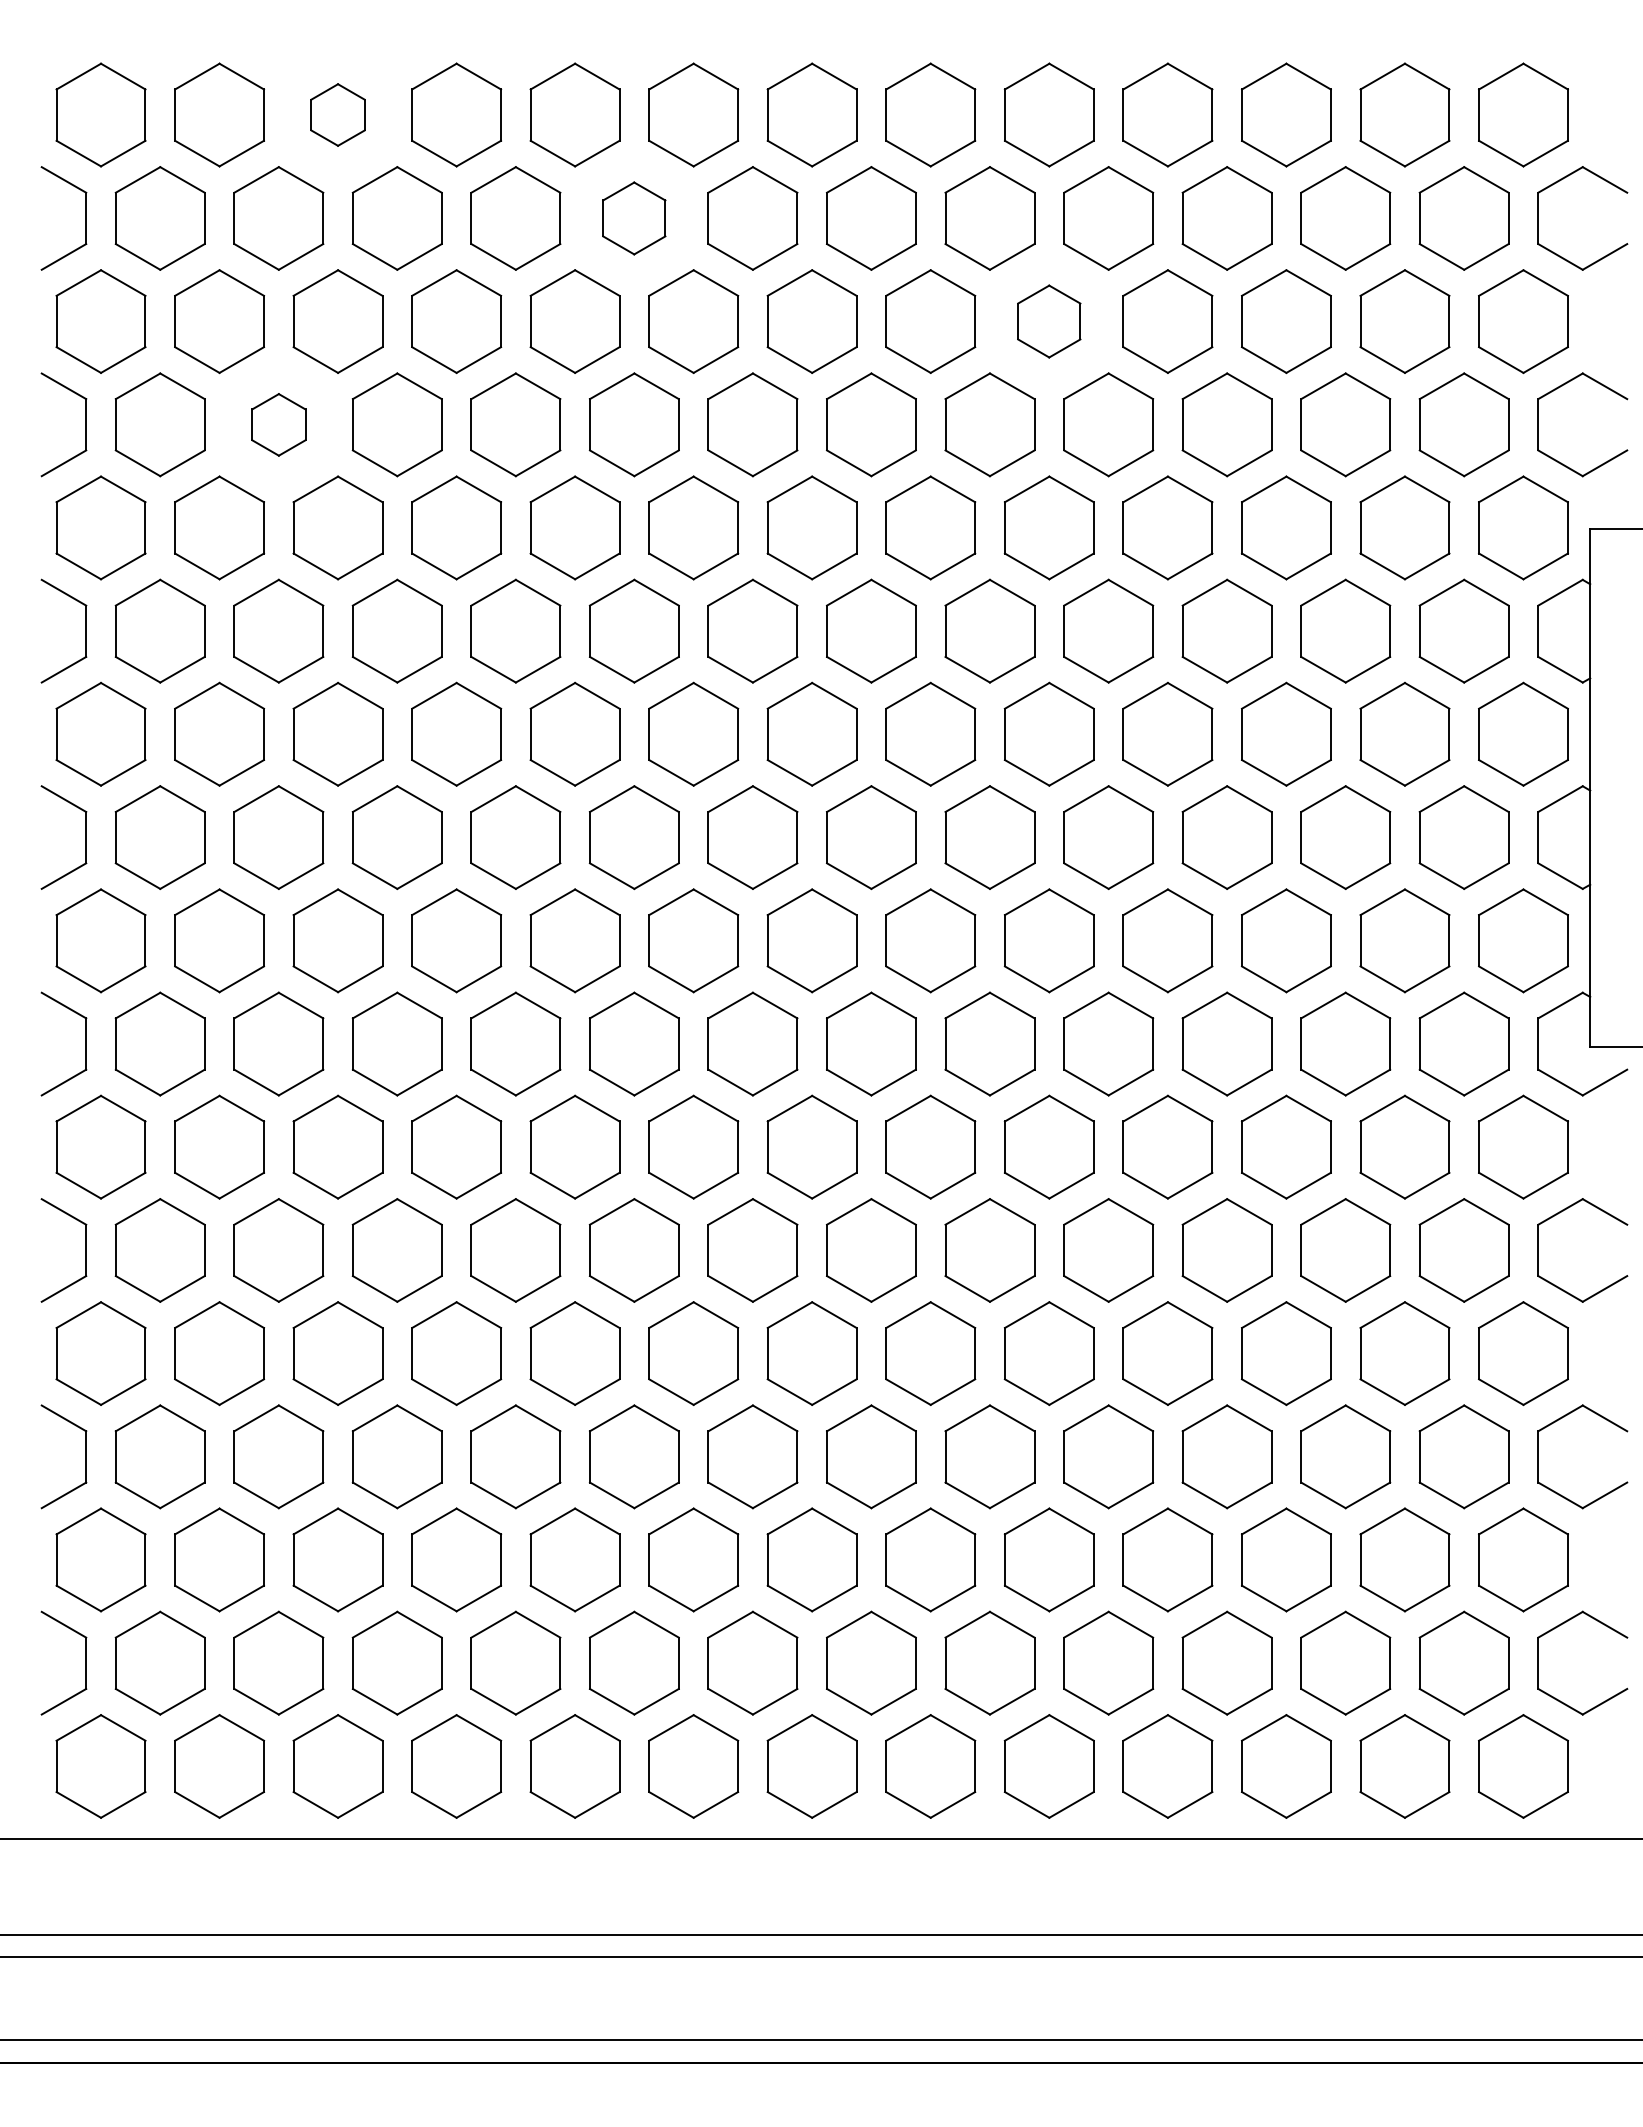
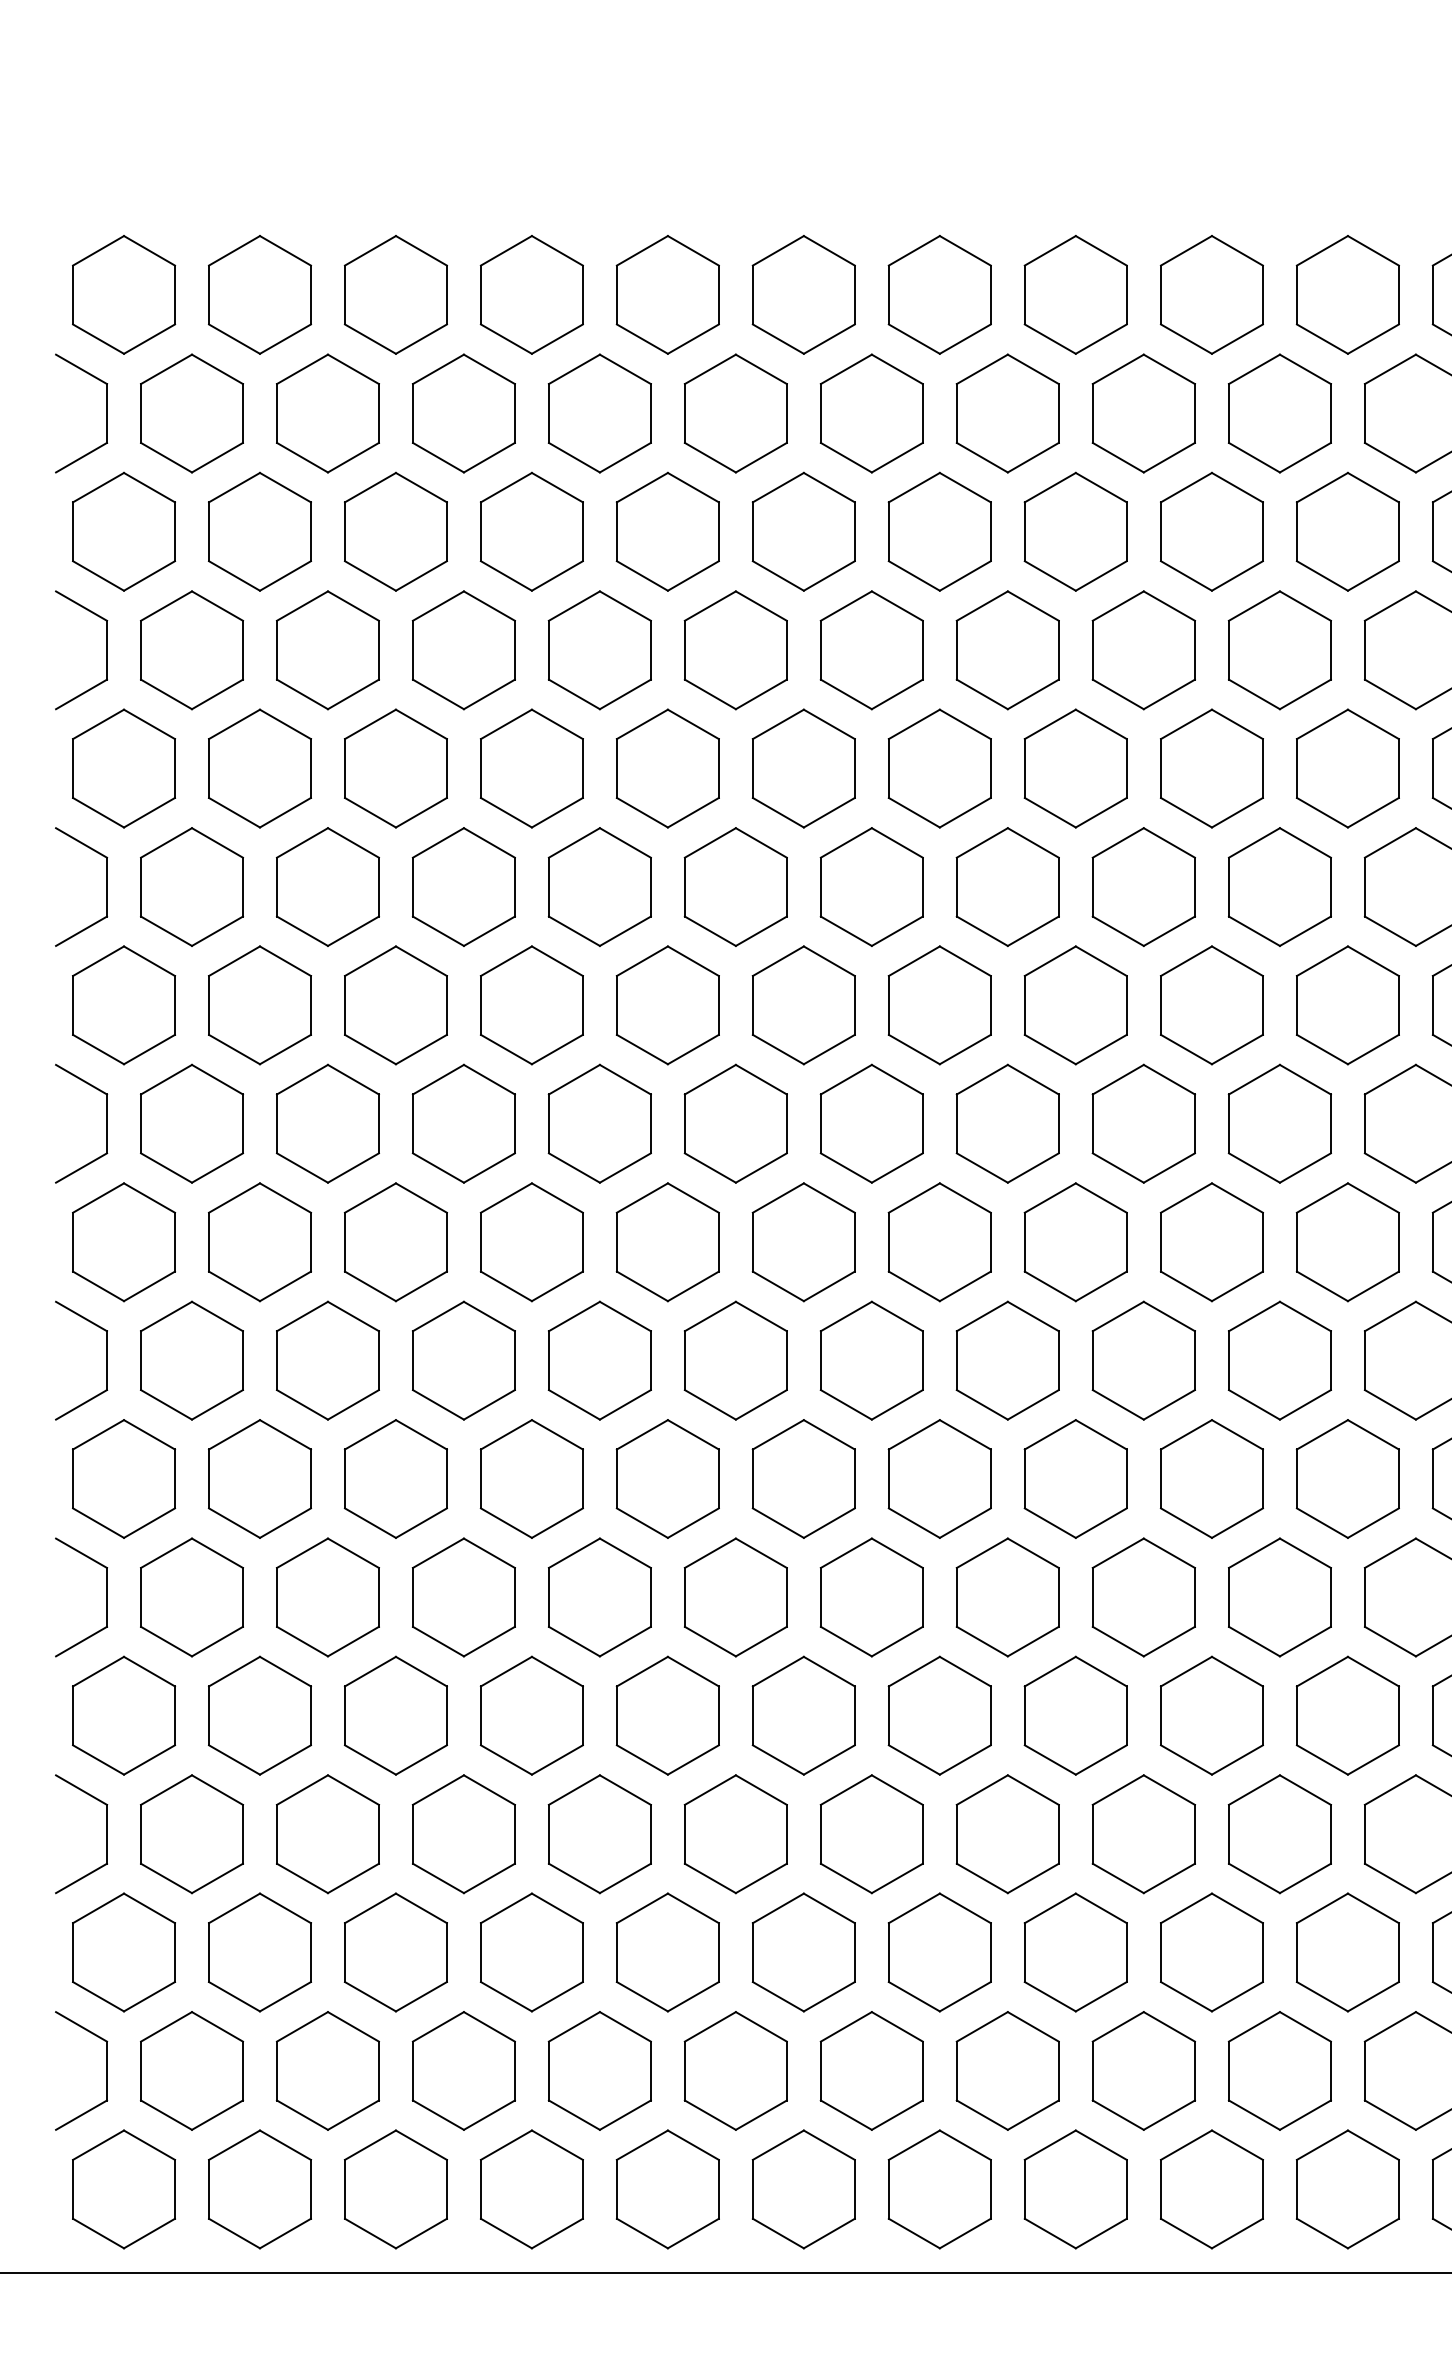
part: (337, 114) -> (395, 294), size x1.67
part: (633, 218) -> (734, 413), size x1.43
part: (1048, 321) -> (1210, 531), size x1.43
part: (278, 424) -> (327, 649), size x1.67

